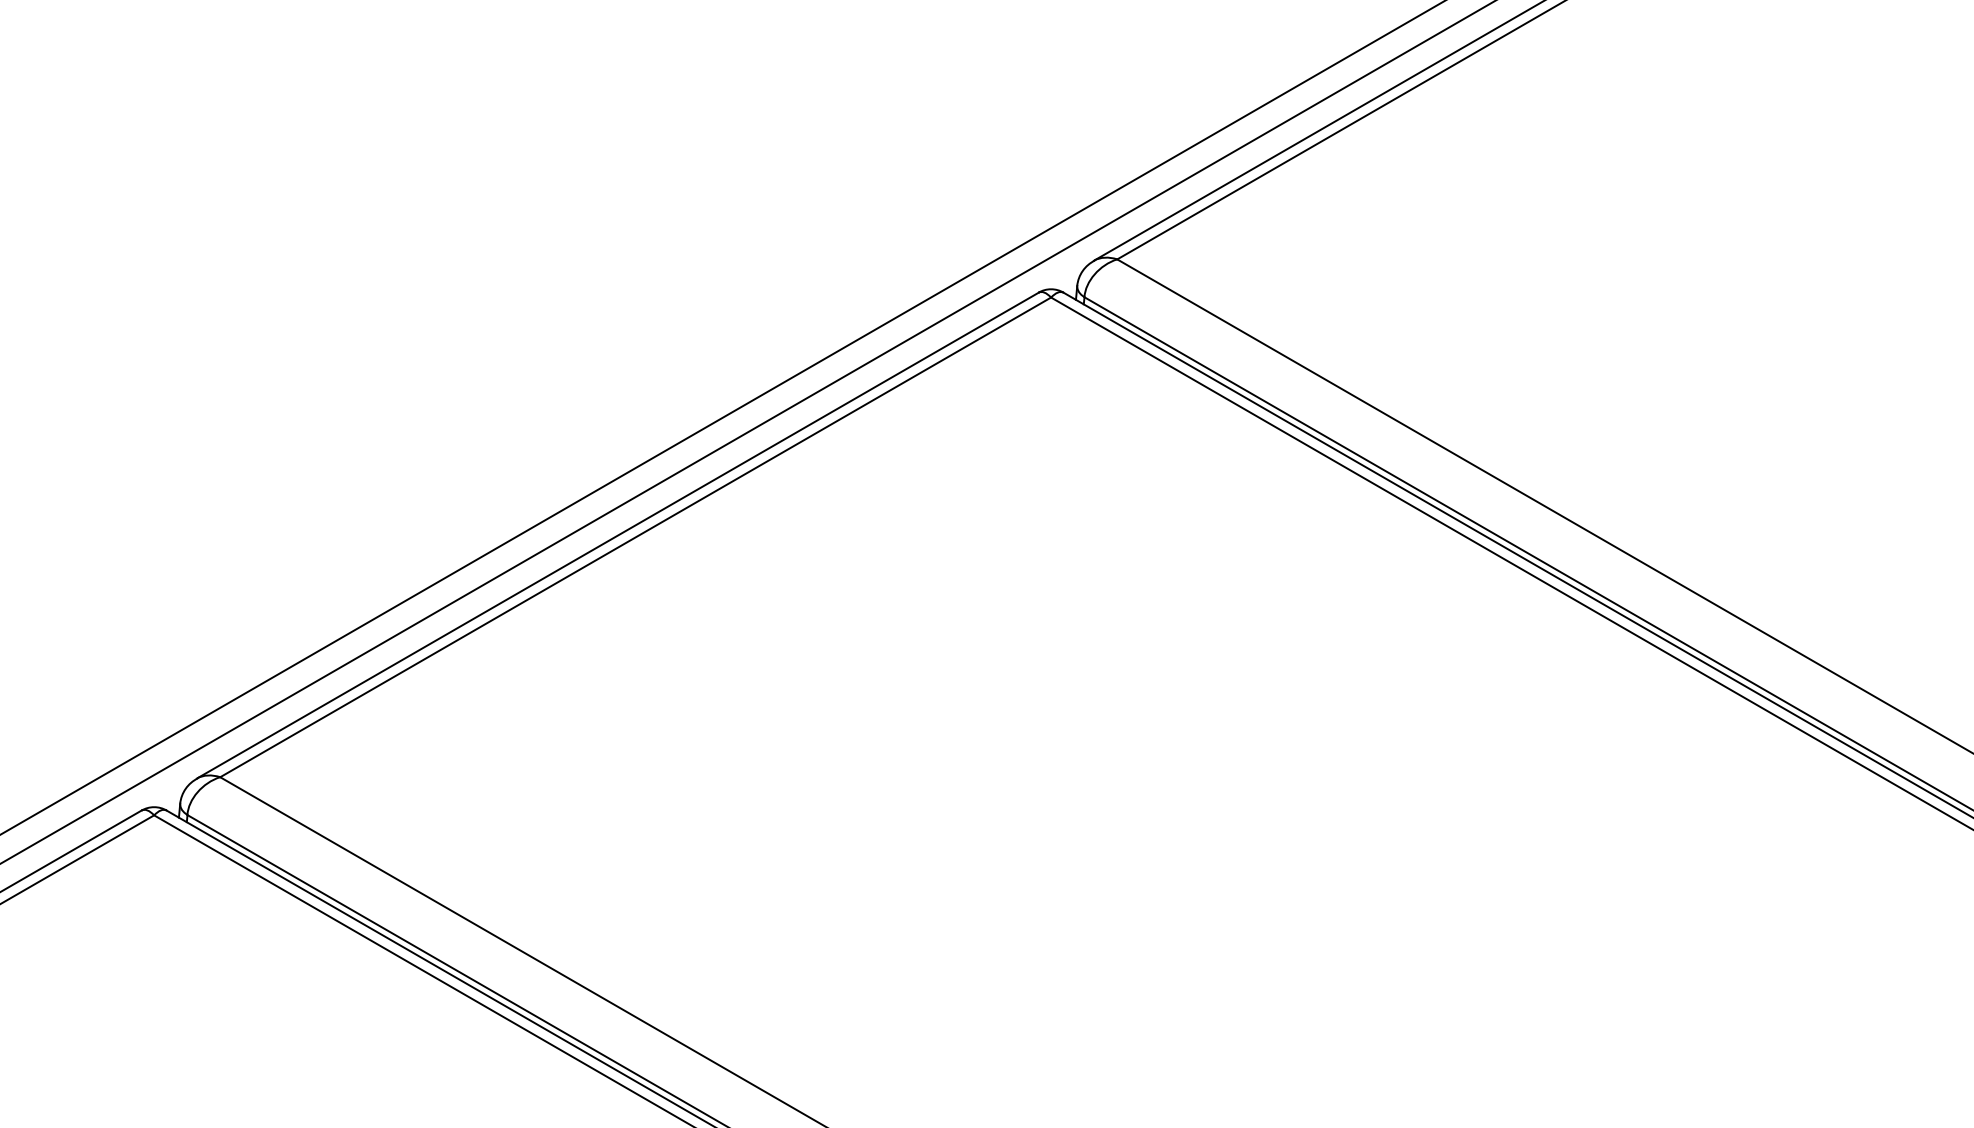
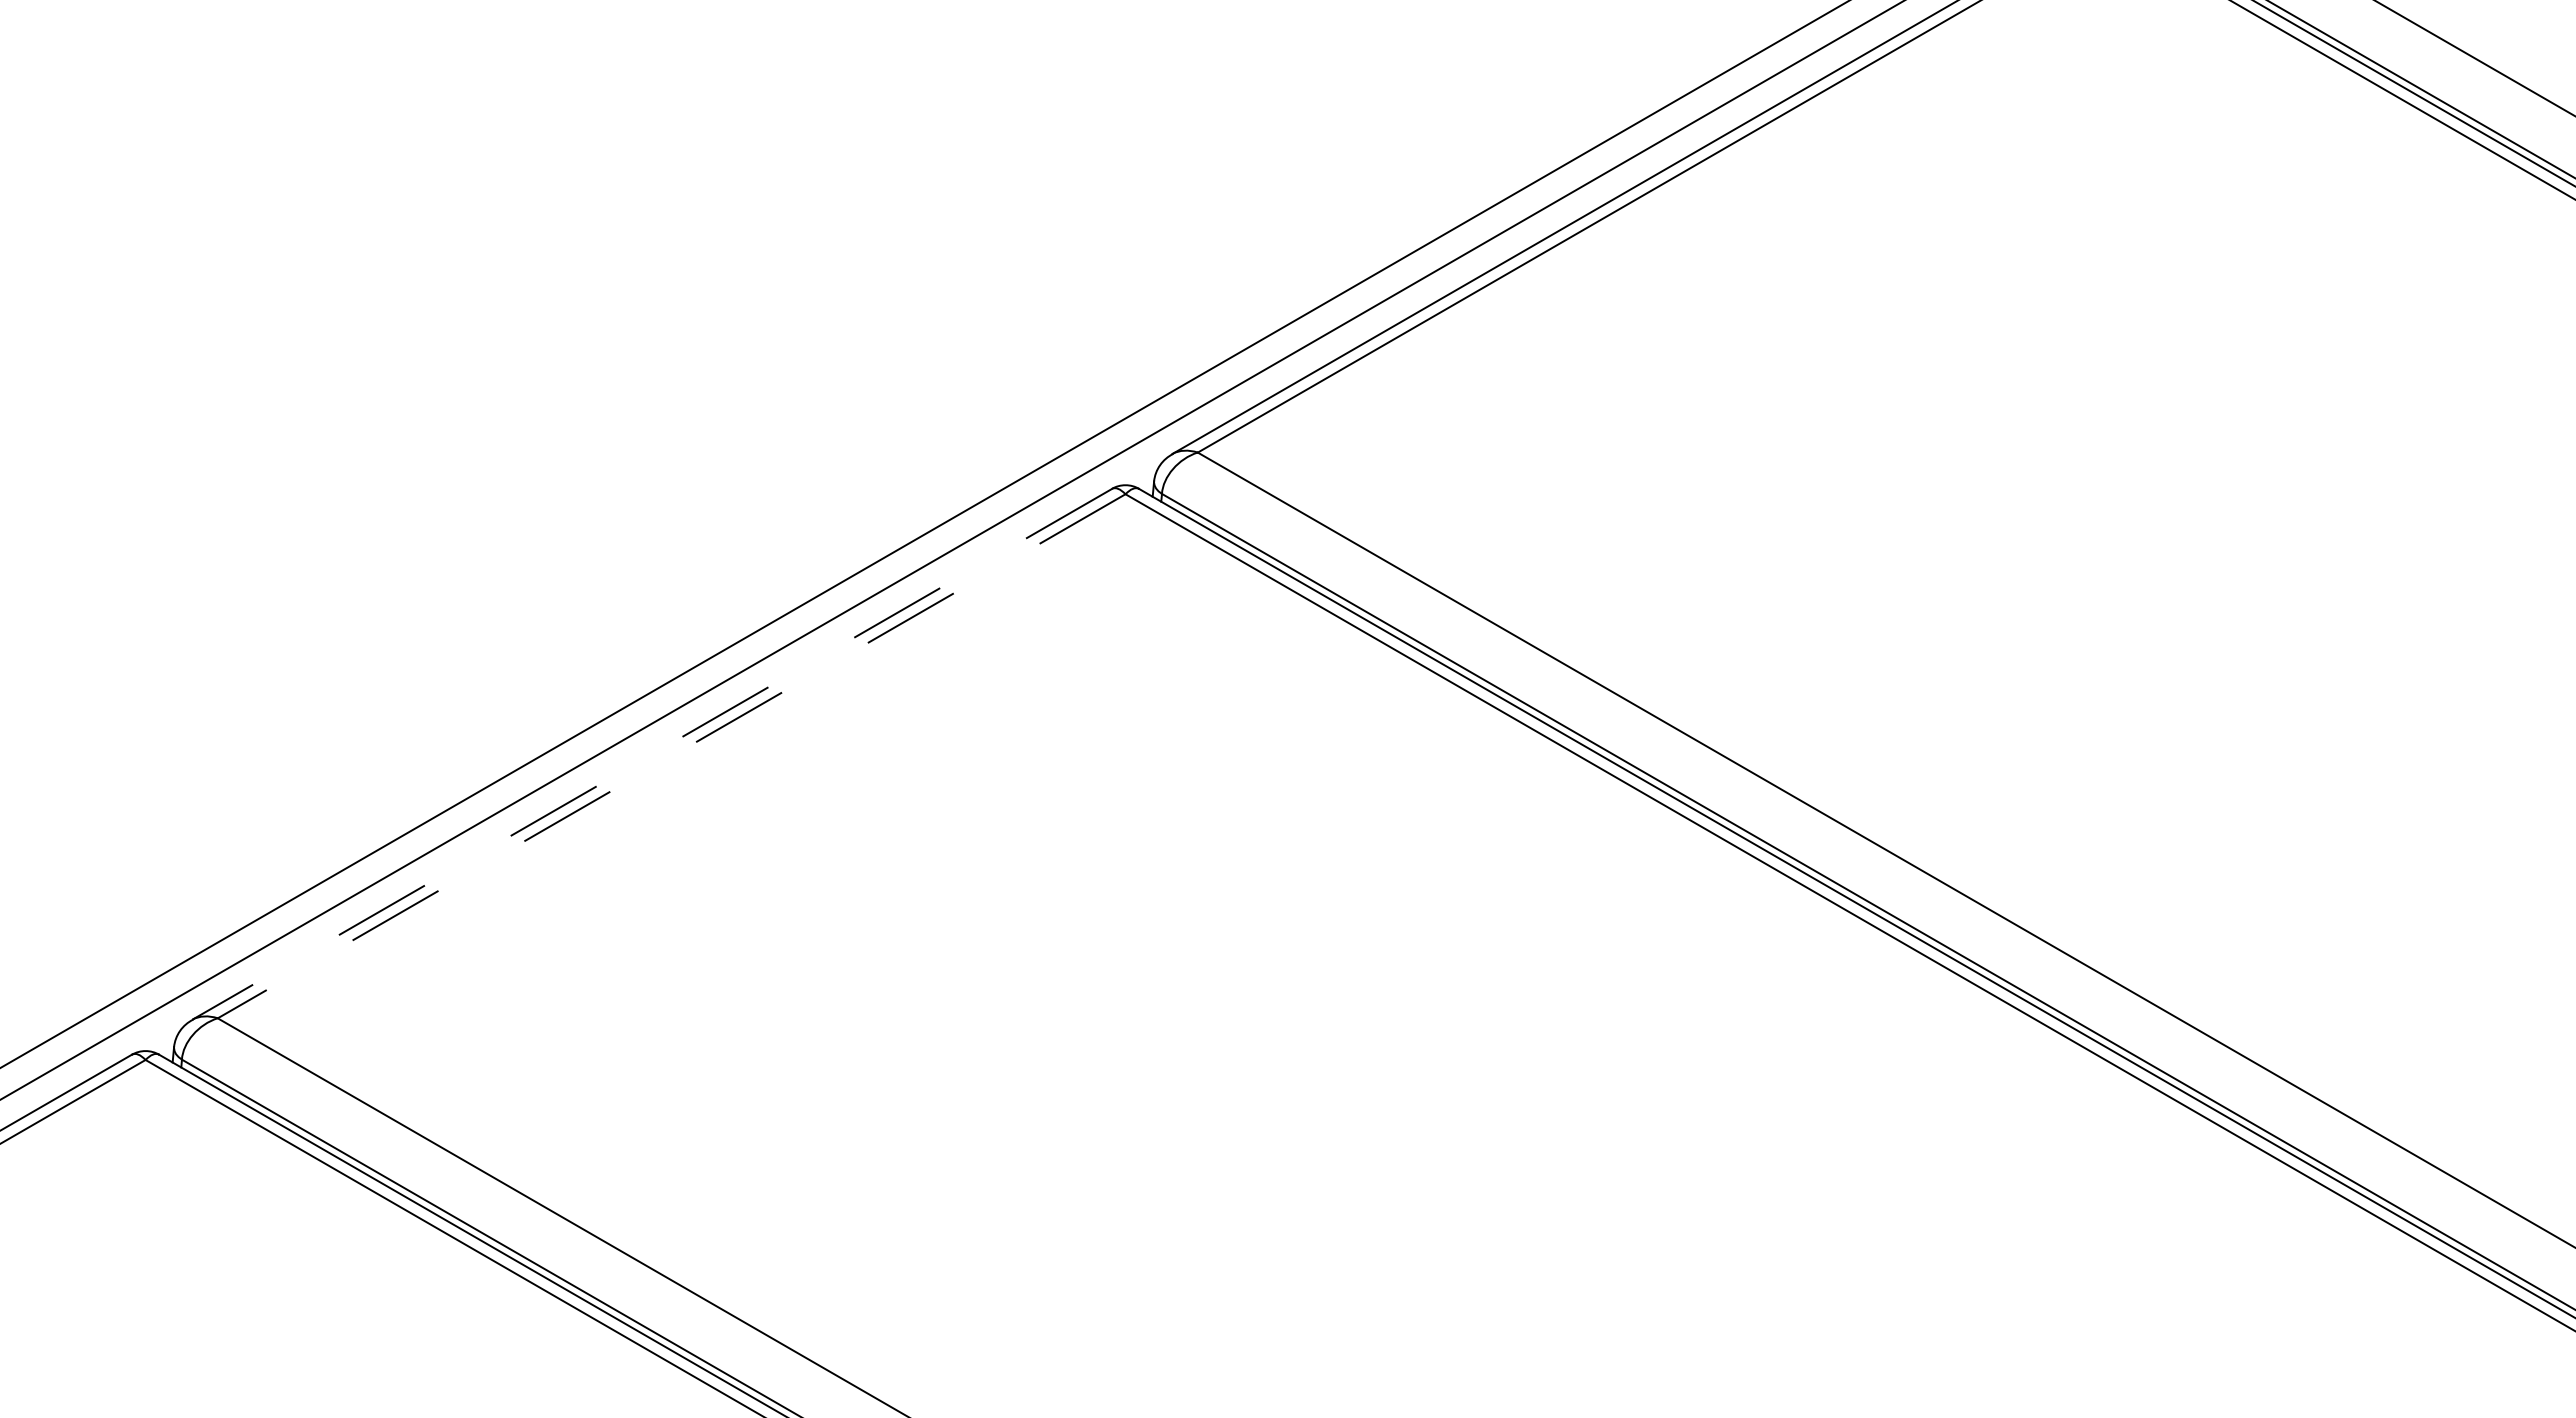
line: (618, 535) -> (652, 754), solid -> dashed
line: (635, 537) -> (671, 756), solid -> dashed

